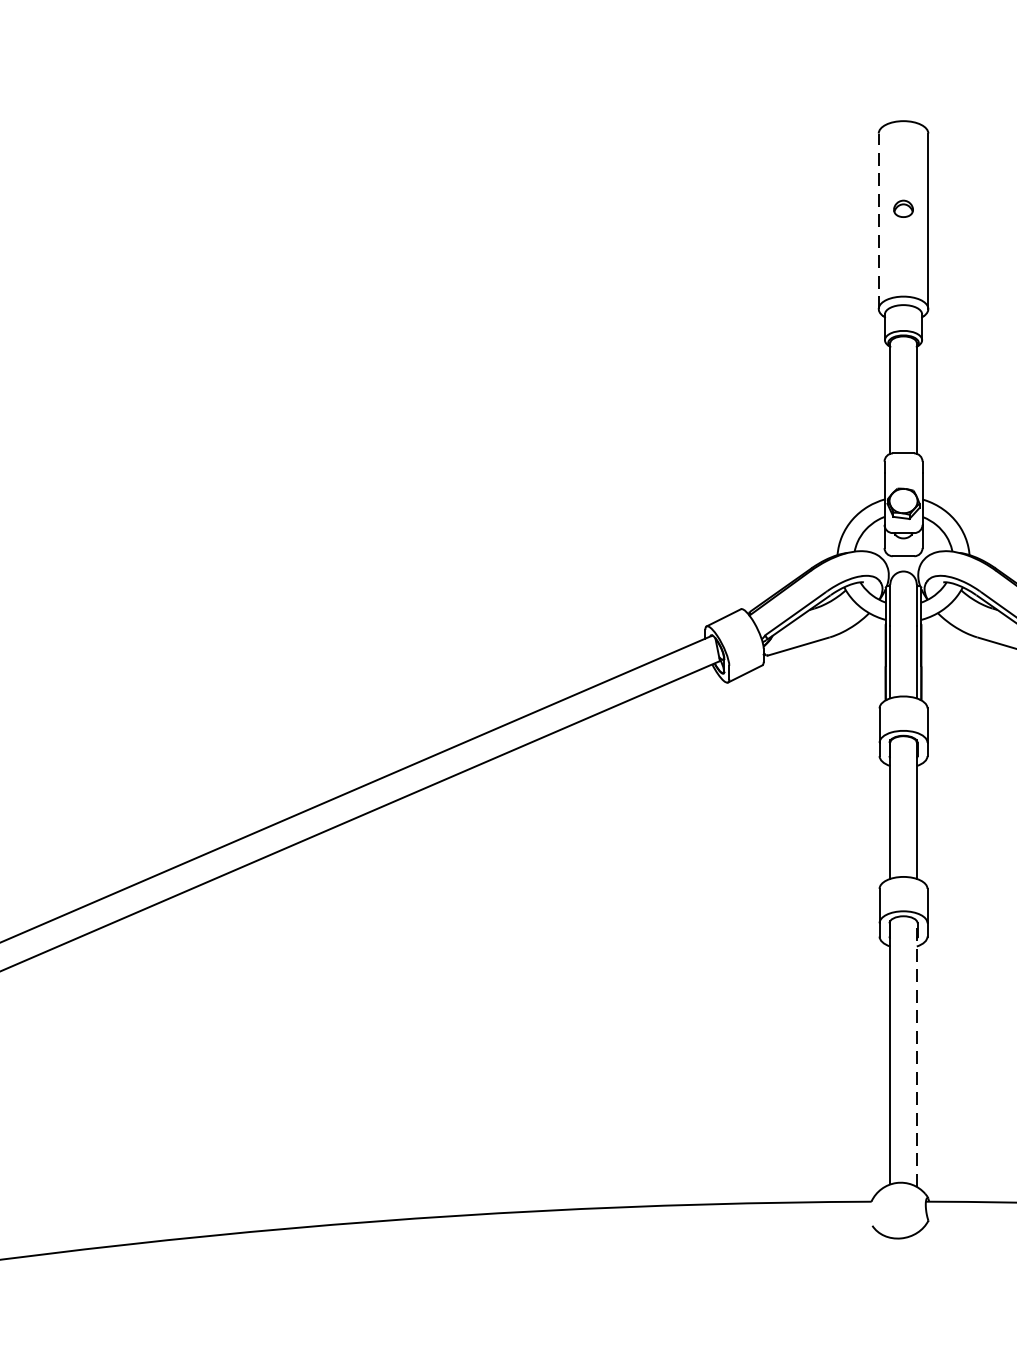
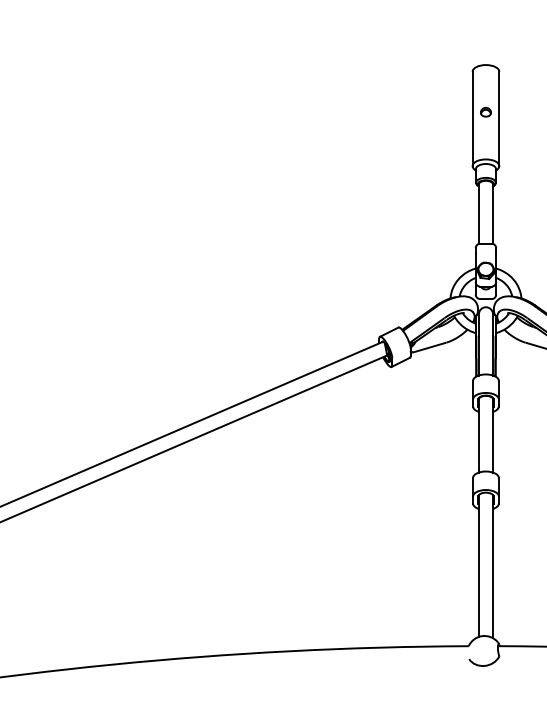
line: (878, 220) -> (472, 118), dashed -> solid
line: (917, 1053) -> (493, 566), dashed -> solid

